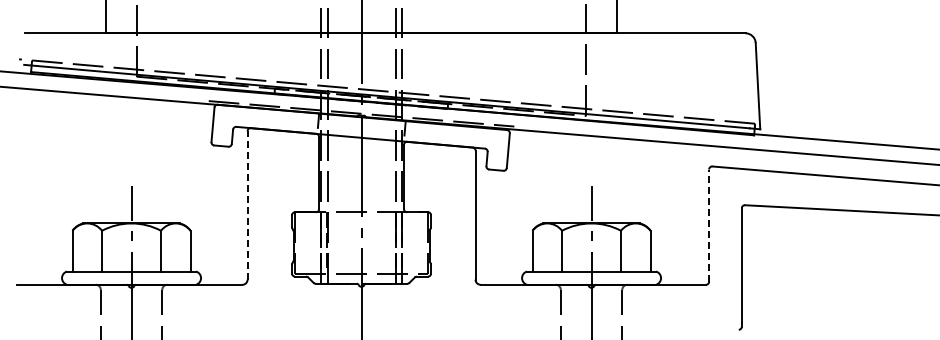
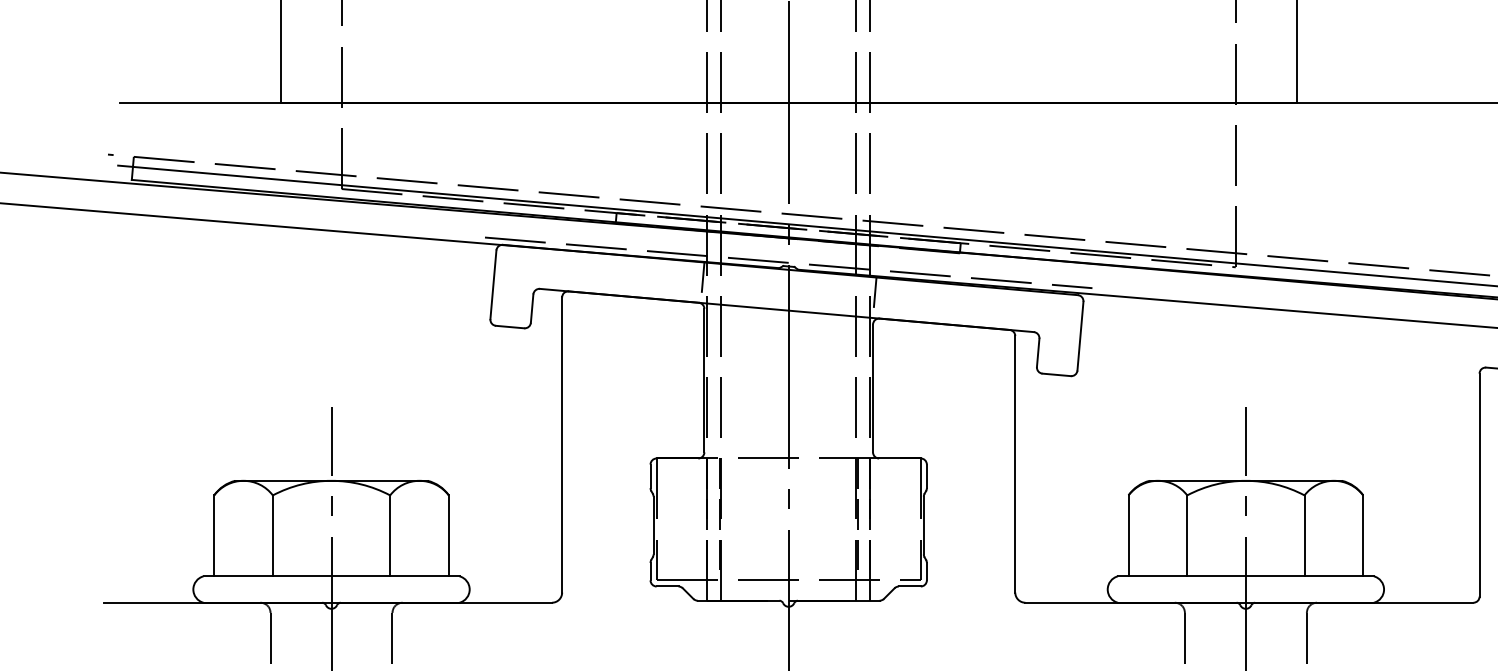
line: (247, 204) -> (561, 443), dashed -> solid
line: (709, 225) -> (1480, 484), dashed -> solid

